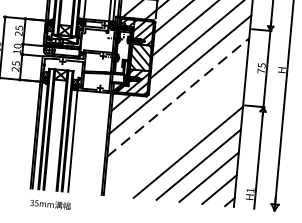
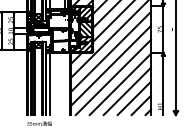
line: (178, 97) -> (111, 51), dashed -> solid
line: (175, 119) -> (110, 65), added
line: (176, 139) -> (112, 77), added

